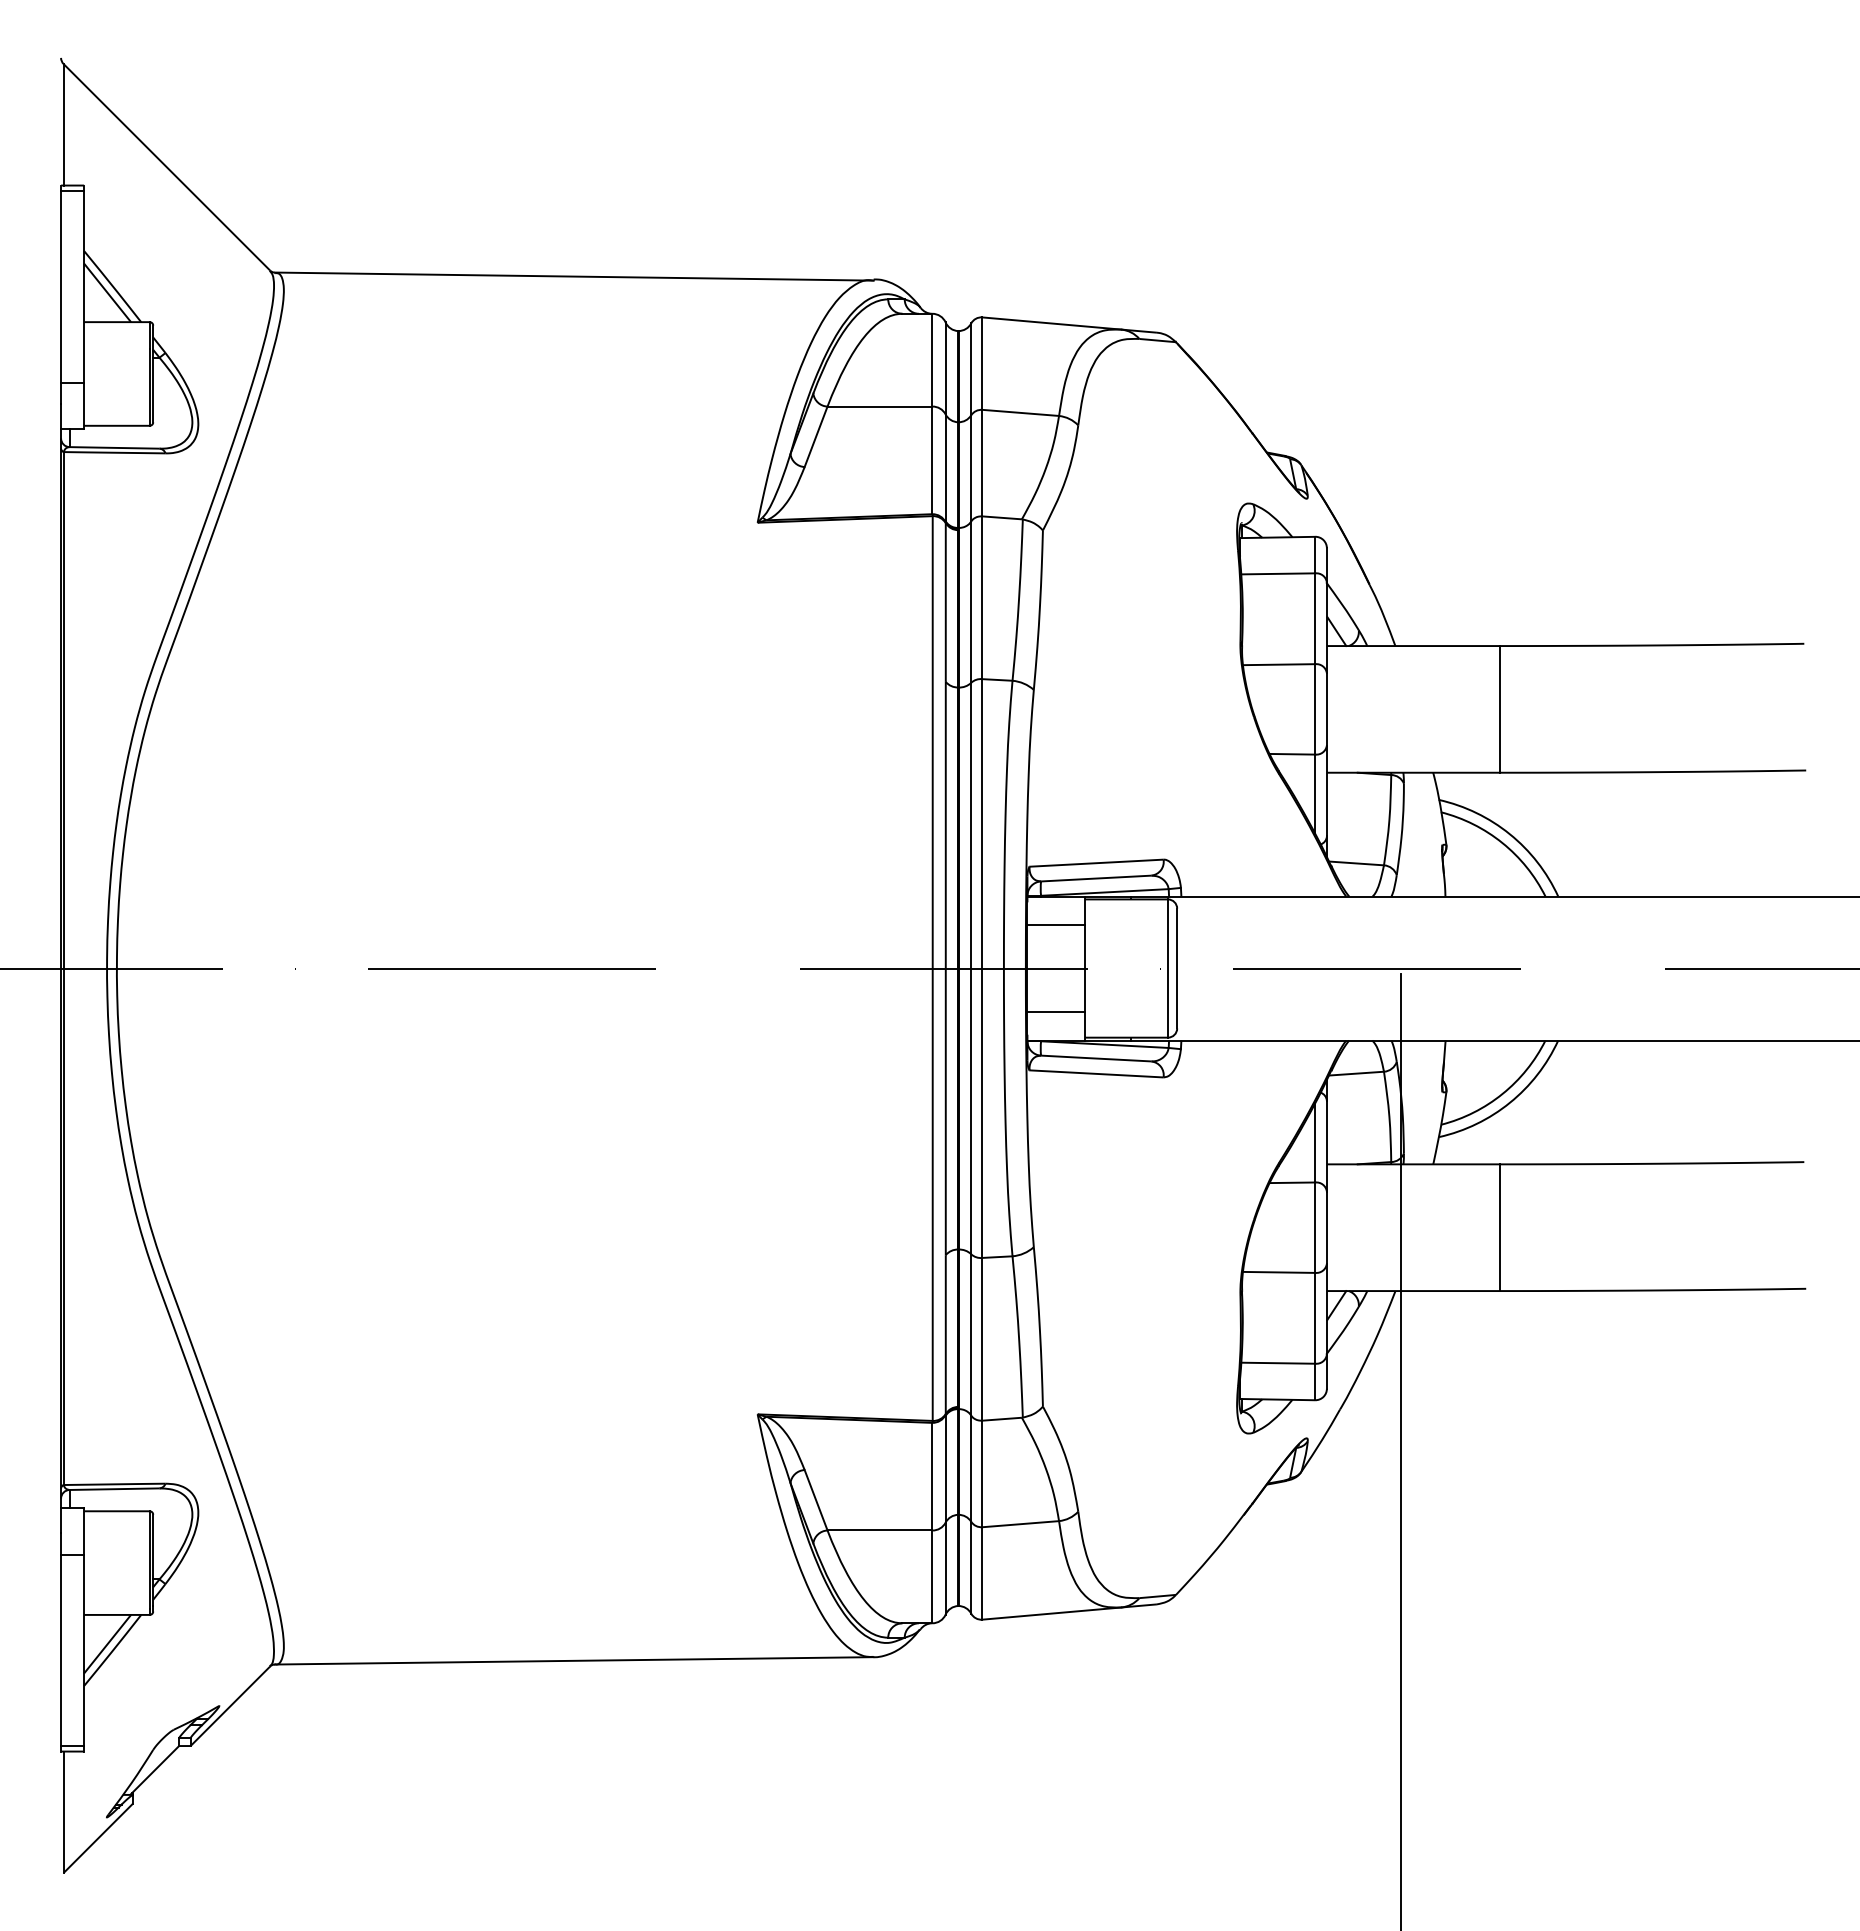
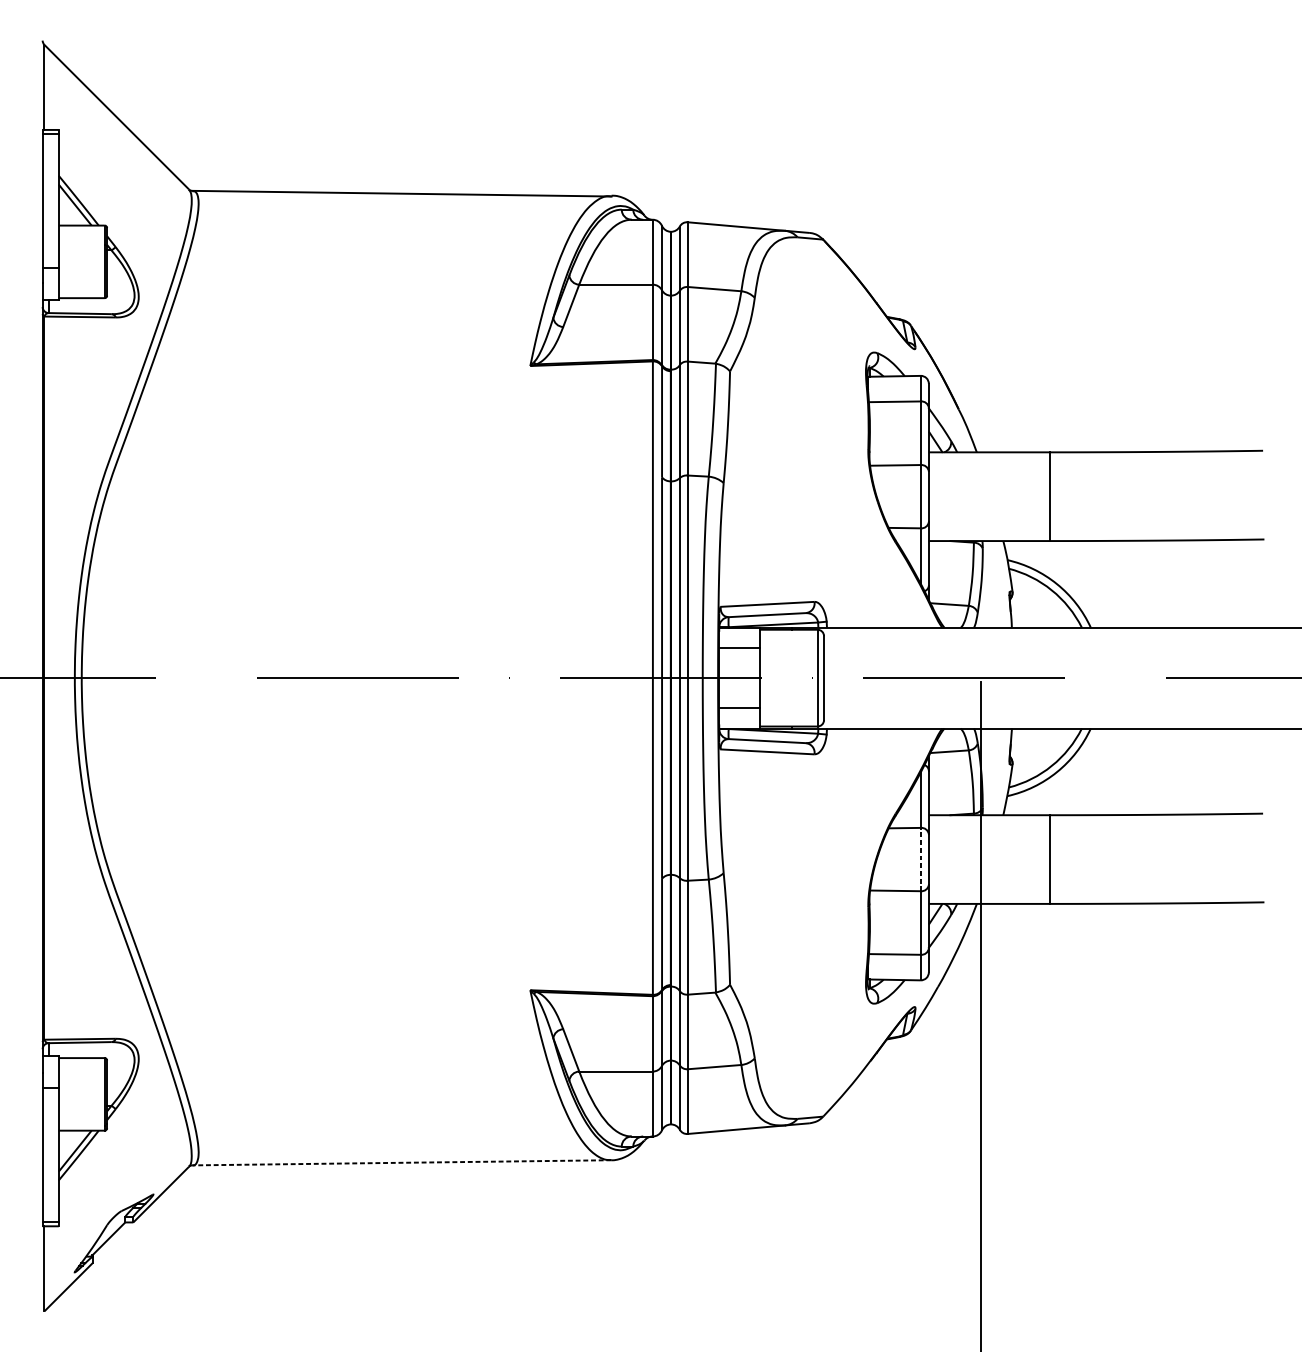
line: (1315, 1227) -> (920, 859), solid -> dashed
line: (573, 1660) -> (401, 1162), solid -> dashed

